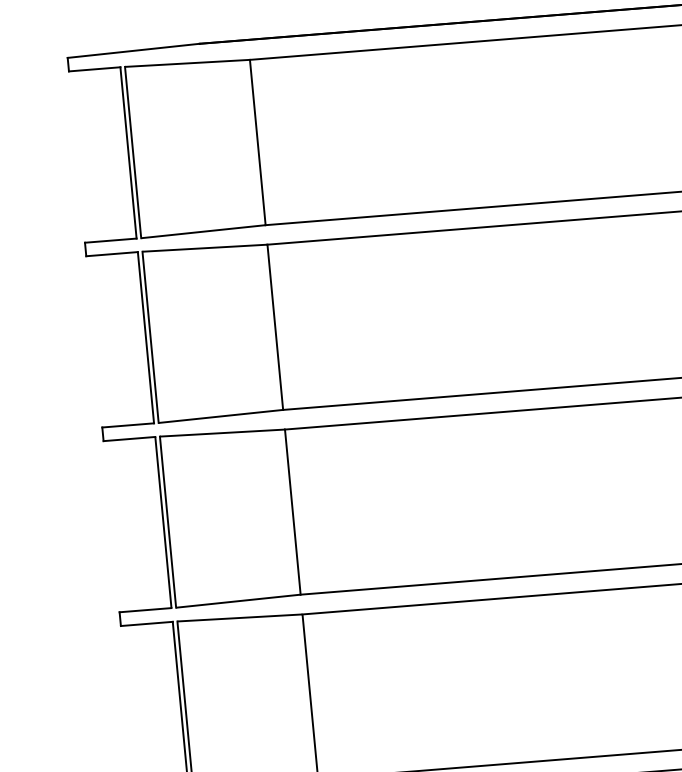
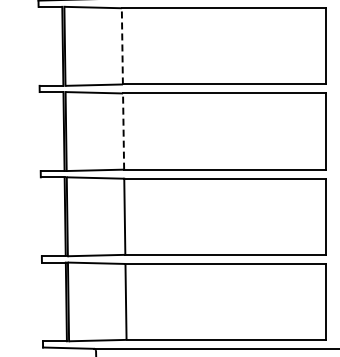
line: (257, 140) -> (122, 45), solid -> dashed
line: (275, 327) -> (123, 131), solid -> dashed

